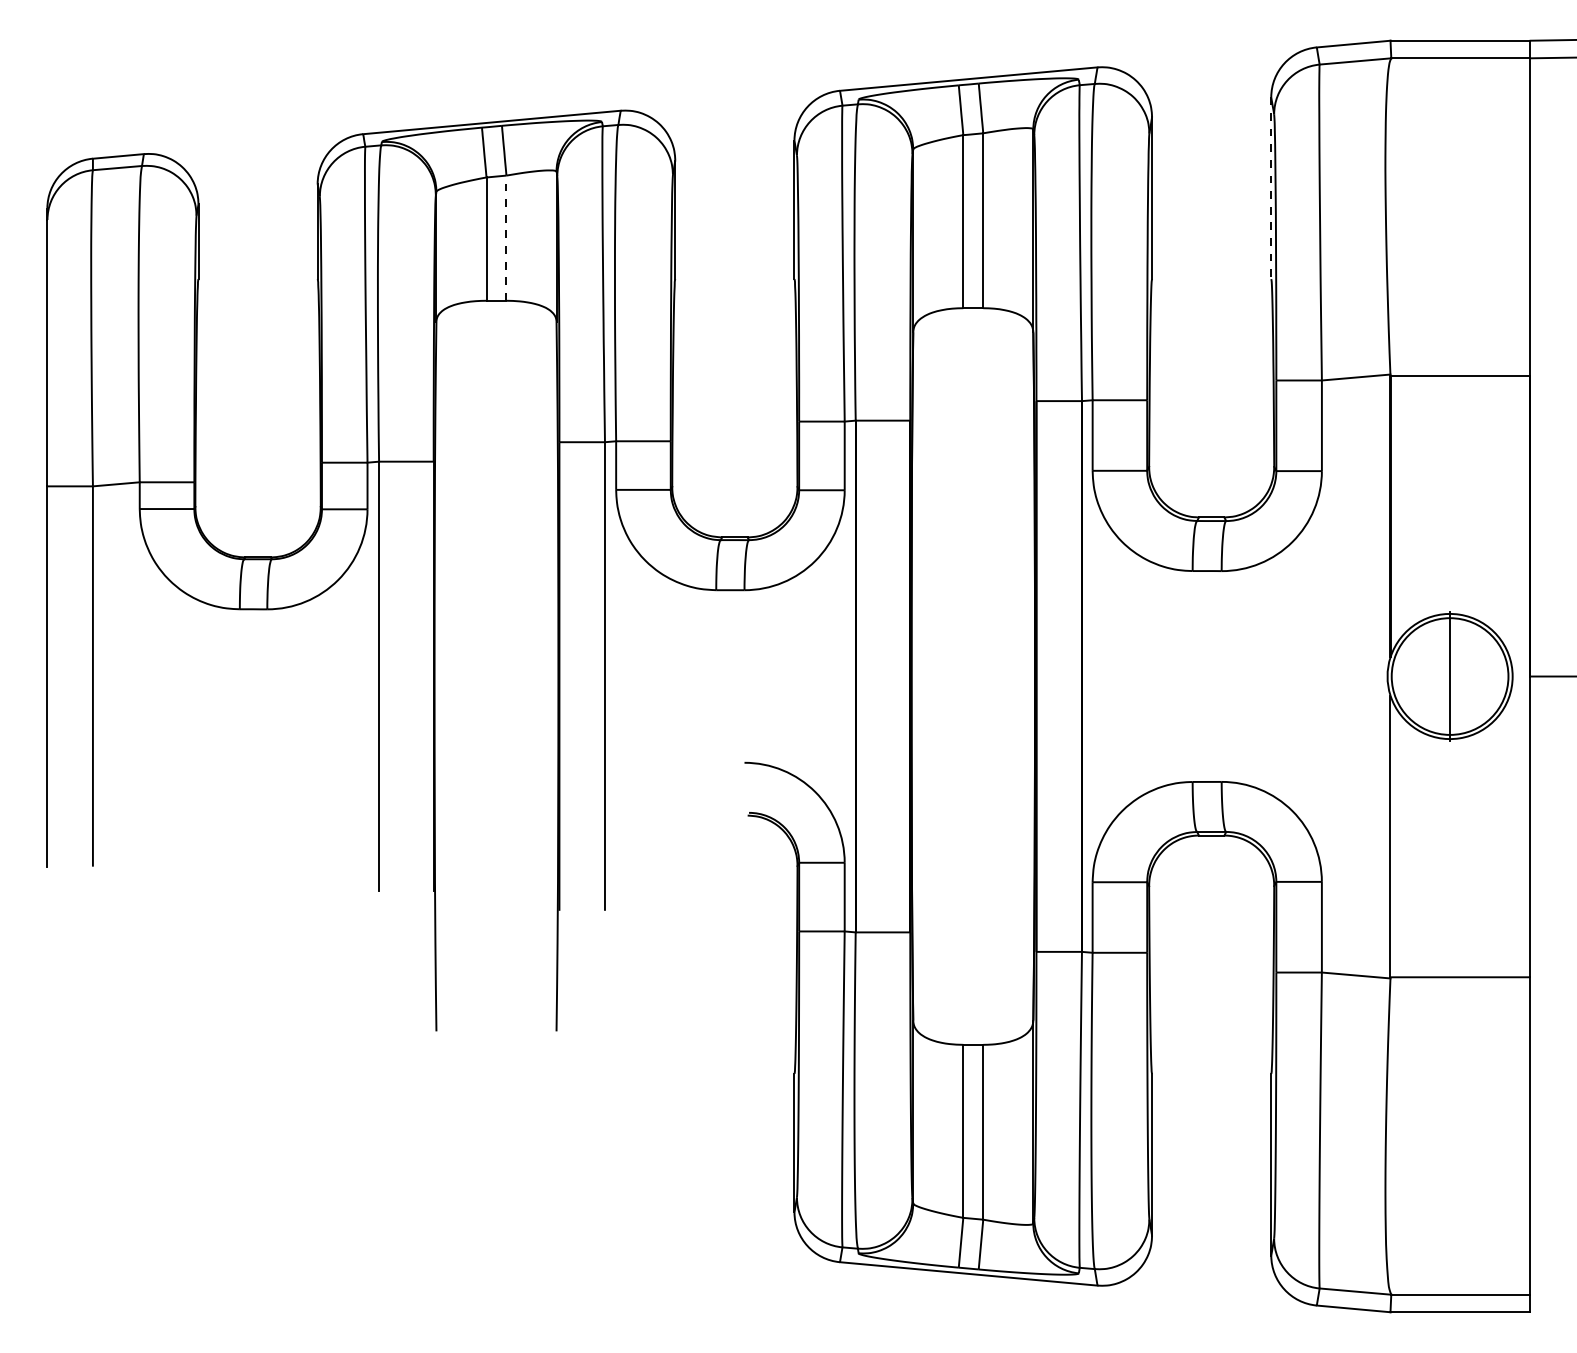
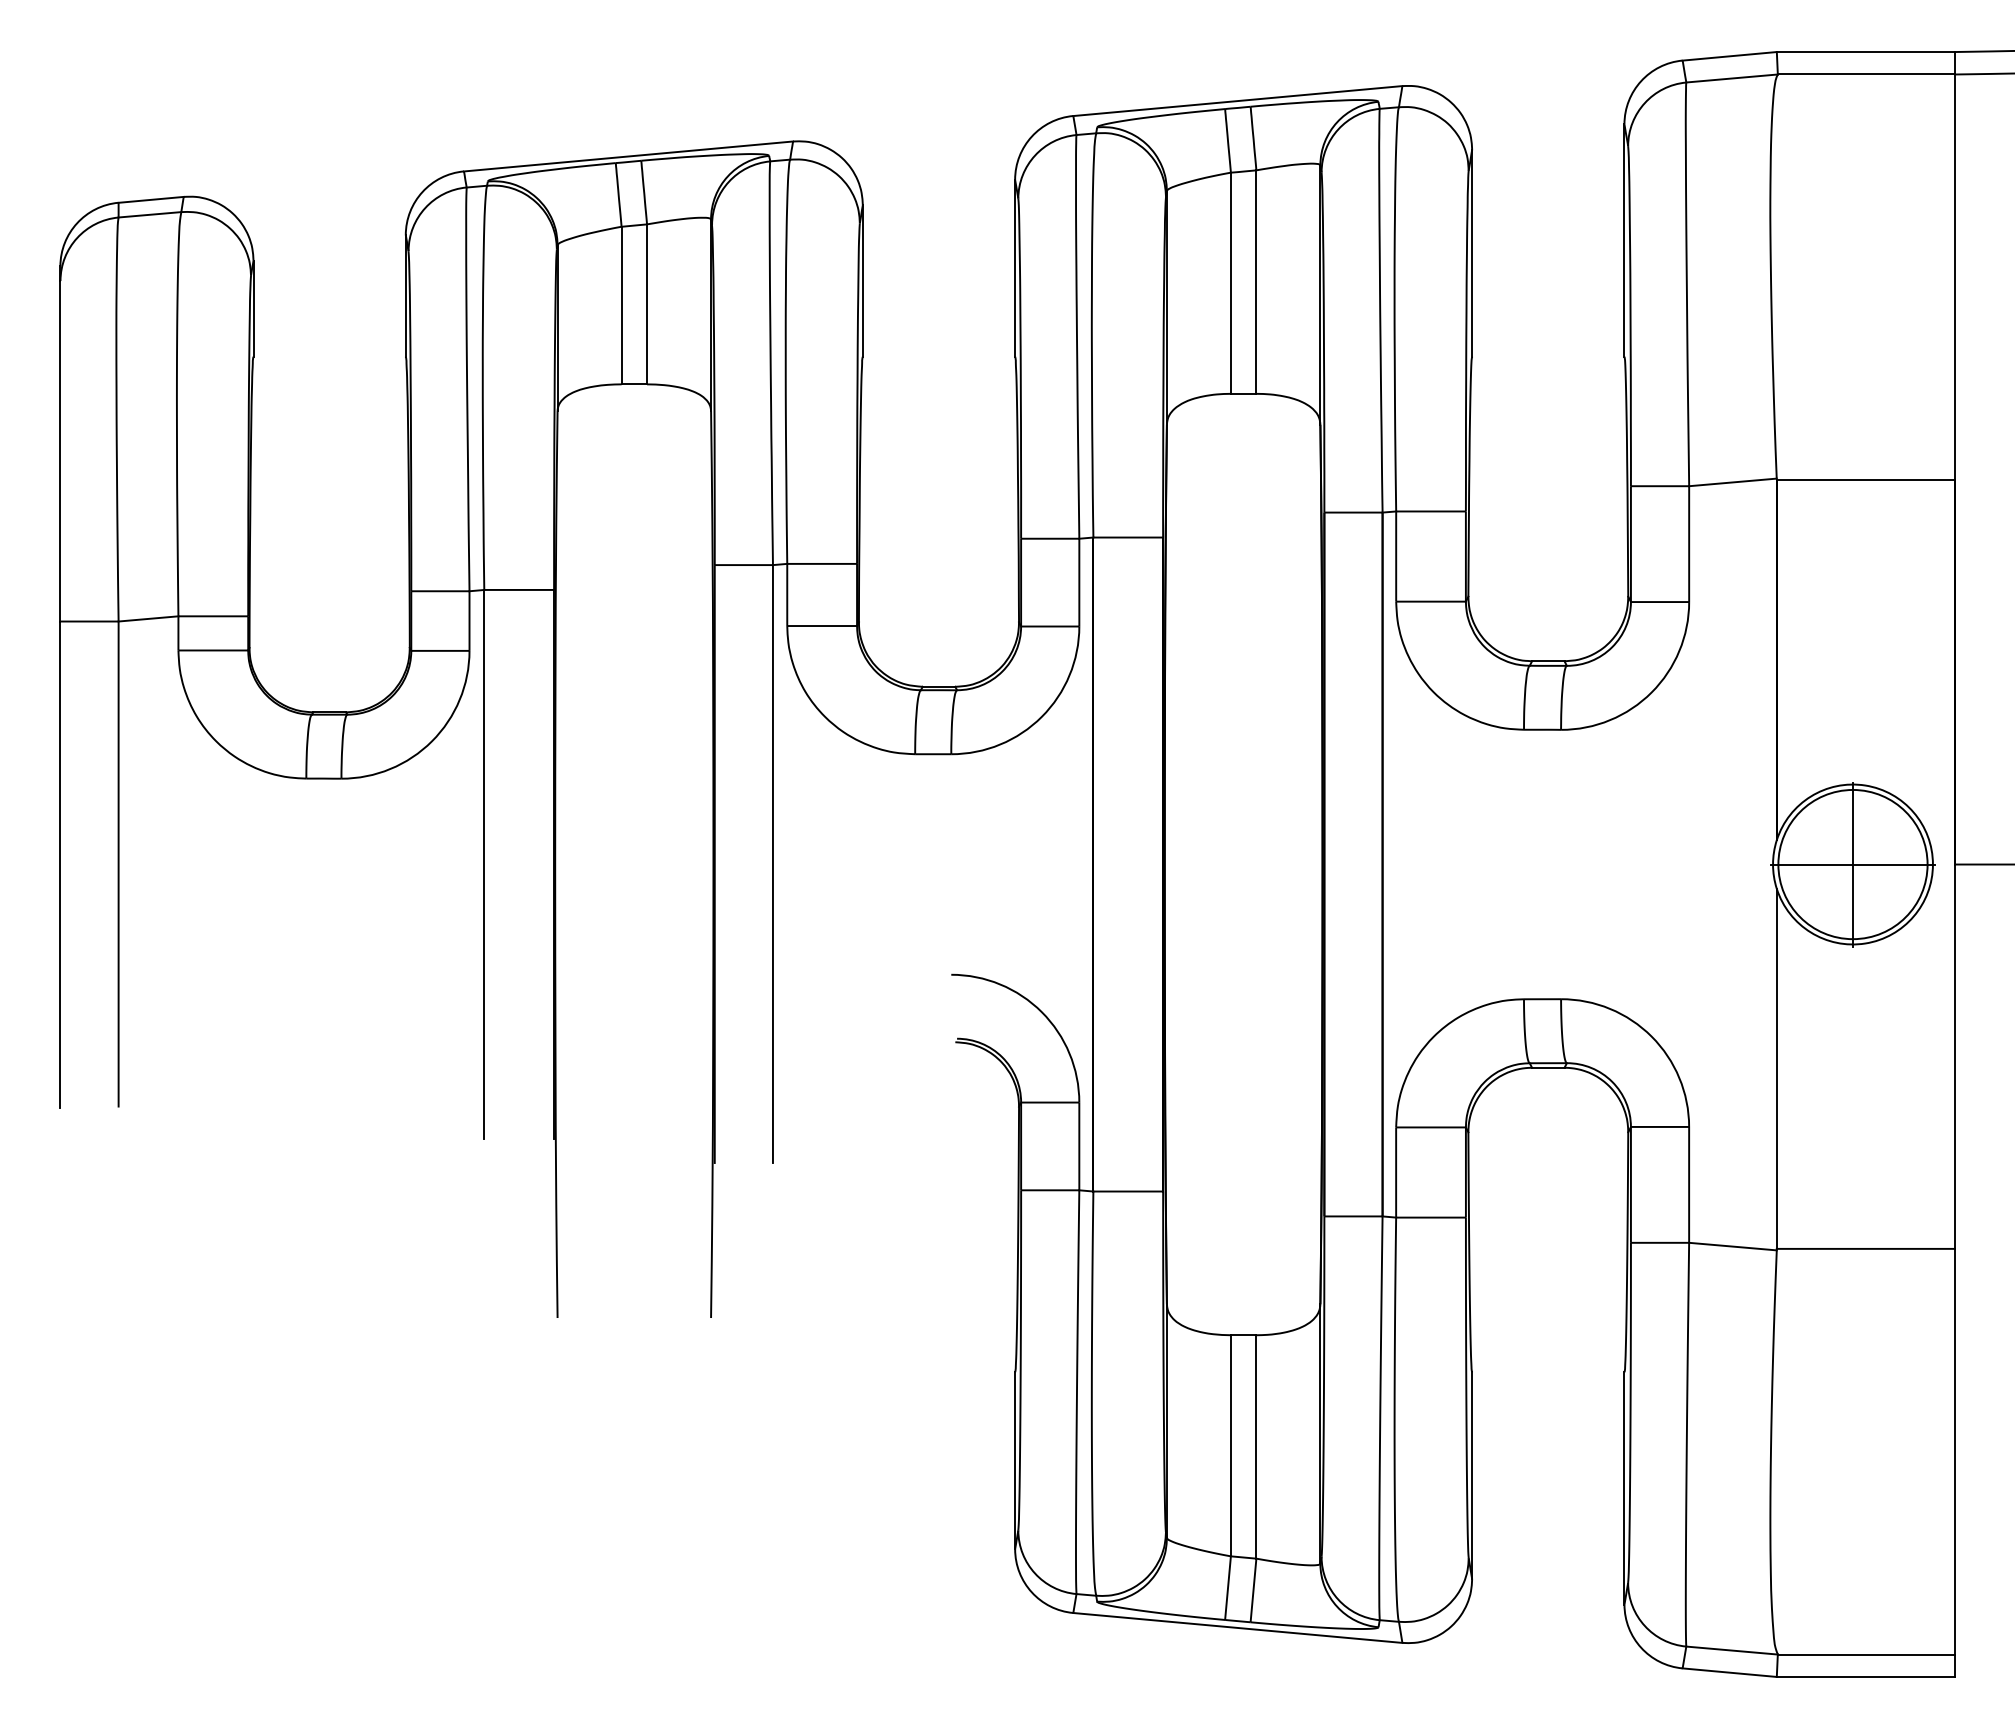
line: (1271, 189) -> (1624, 241), dashed -> solid
line: (506, 238) -> (647, 304), dashed -> solid
line: (1449, 676) -> (1852, 864), added

